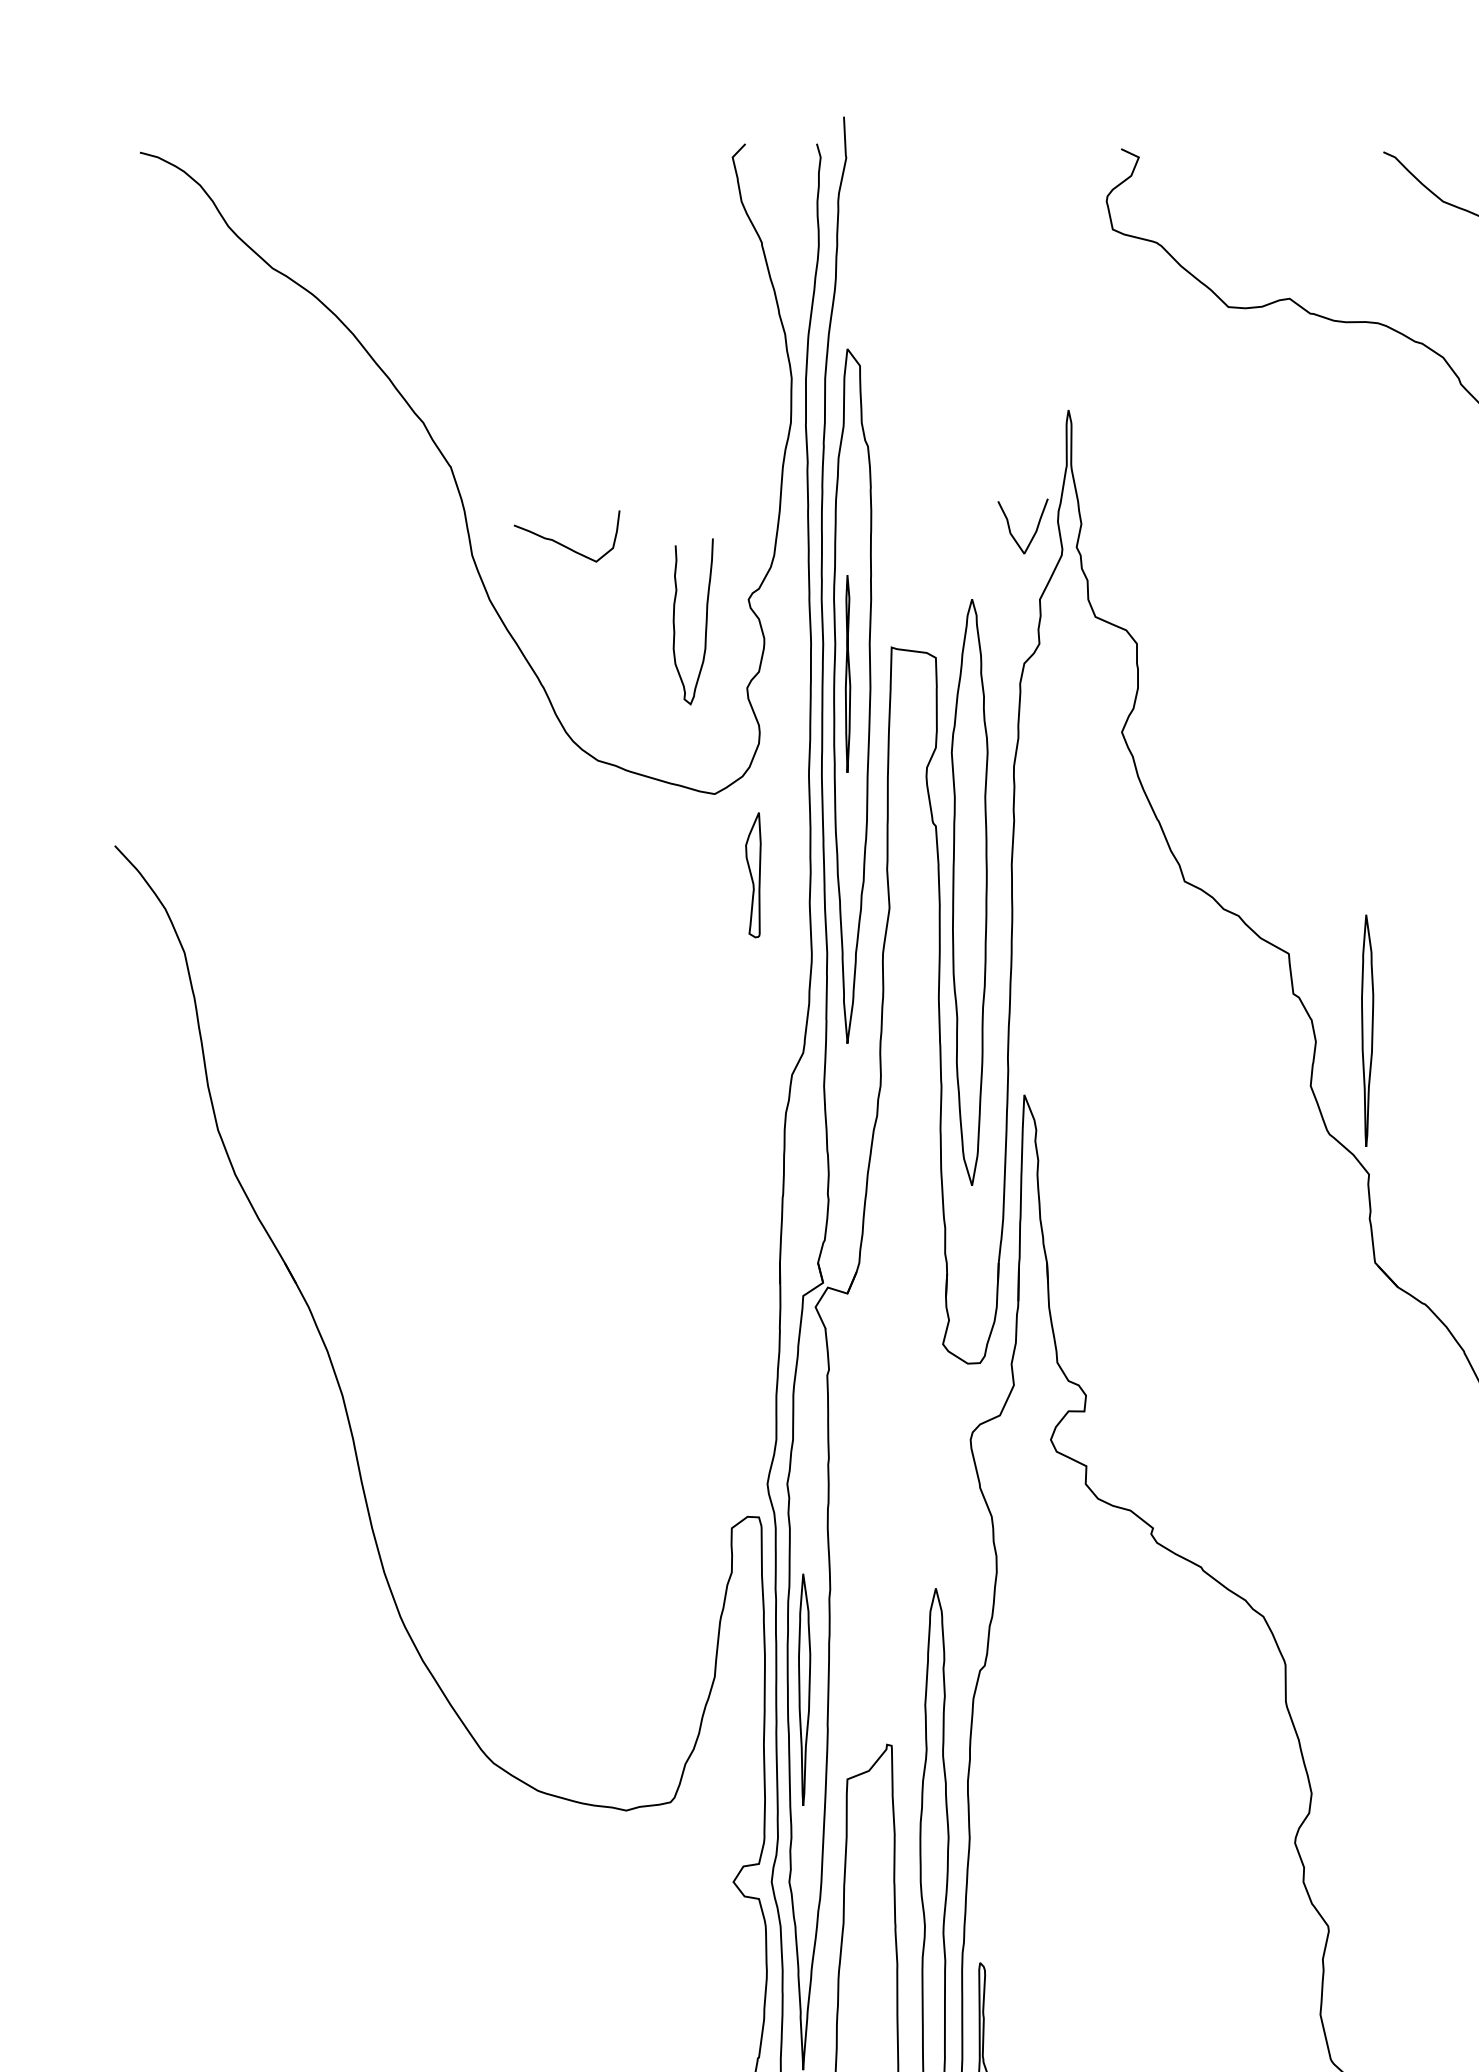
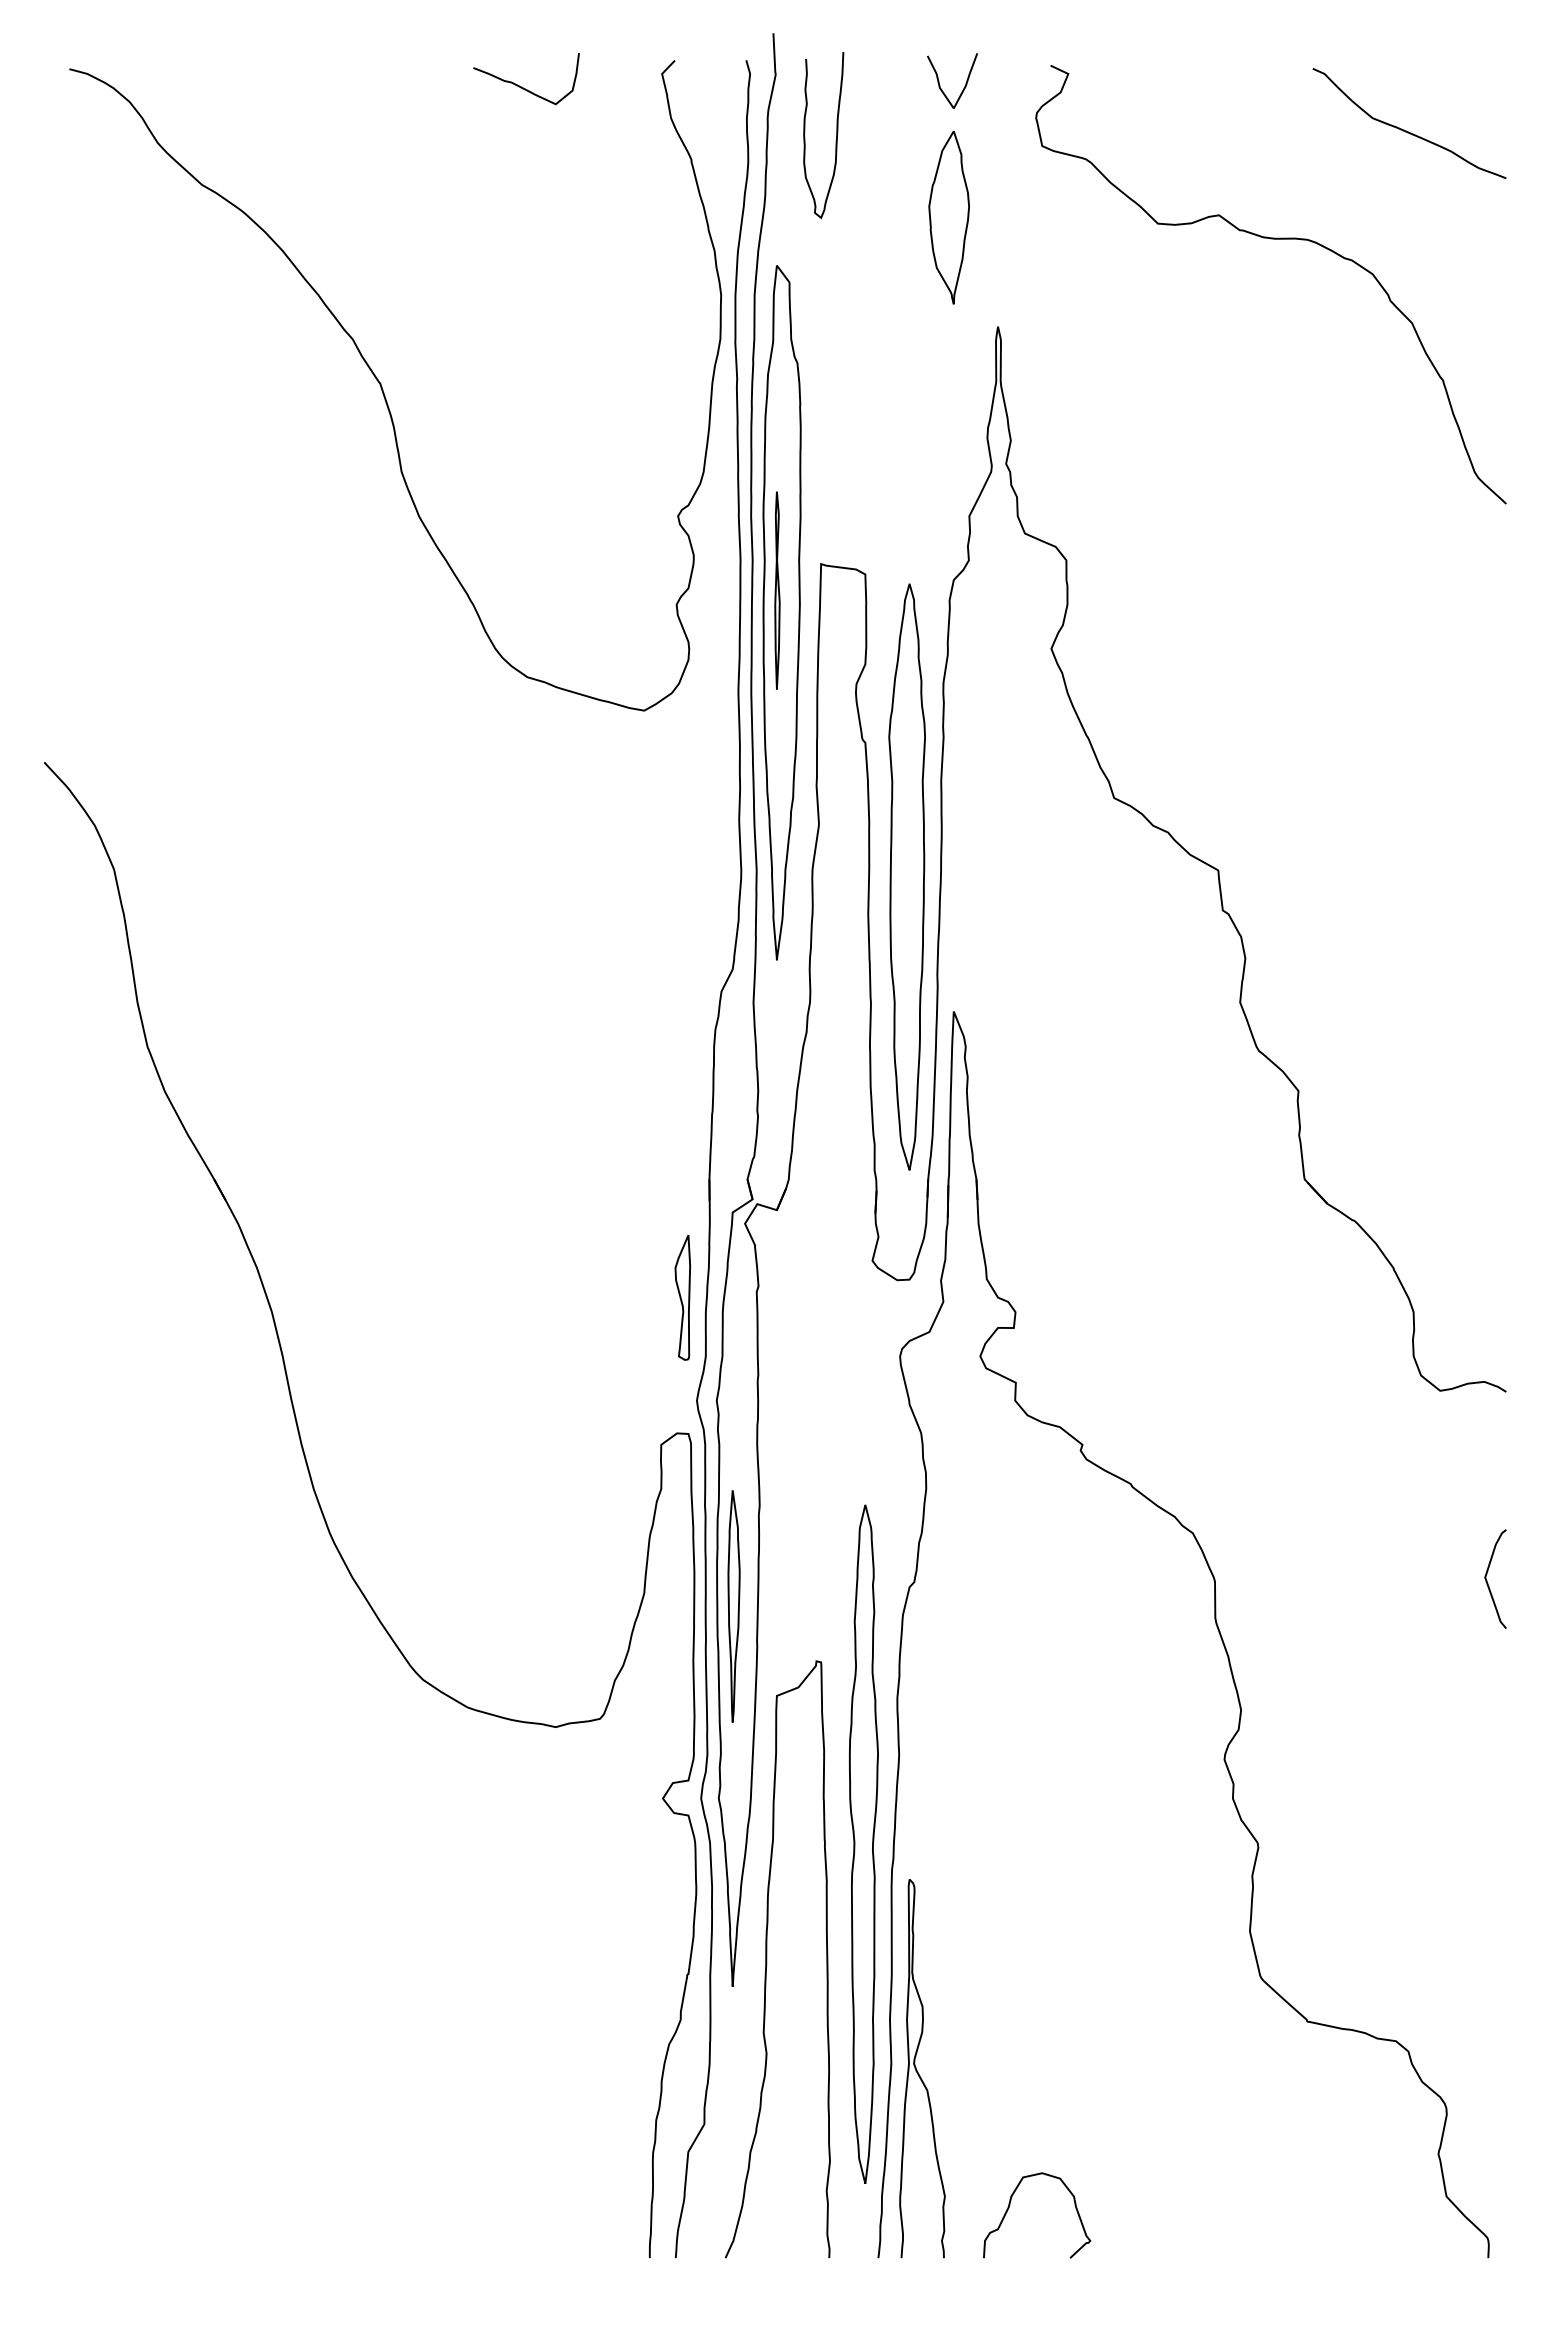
part: (1019, 300) -> (948, 217), added
curve: (1010, 525) -> (939, 80), moved
curve: (564, 544) -> (523, 87), moved
curve: (706, 621) -> (836, 135), moved
part: (753, 874) -> (682, 1297), moved
part: (969, 891) -> (906, 876), moved
part: (1367, 1030) -> (1296, 947), removed

